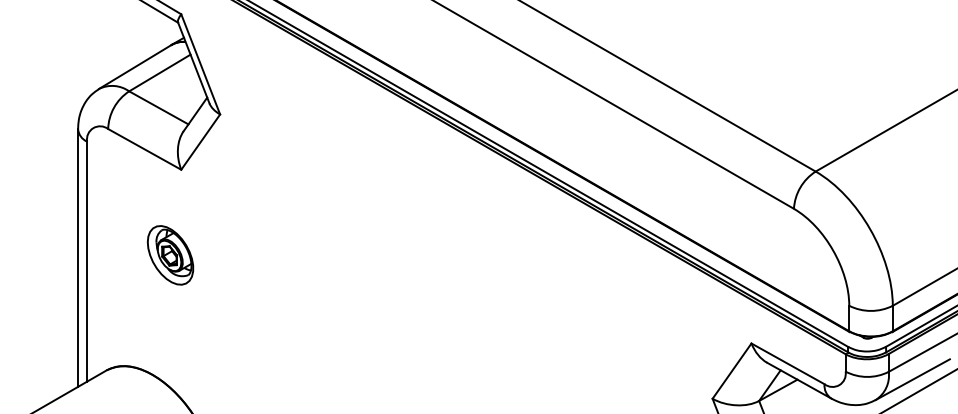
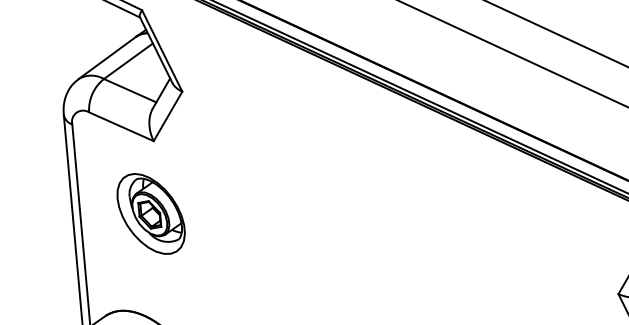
part: (170, 255) -> (151, 214), size x1.67

